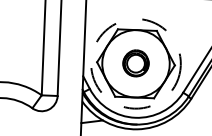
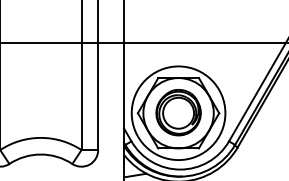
part: (135, 63) -> (178, 112), size x1.67
circle: (135, 64) -> (178, 113), dashed -> solid

